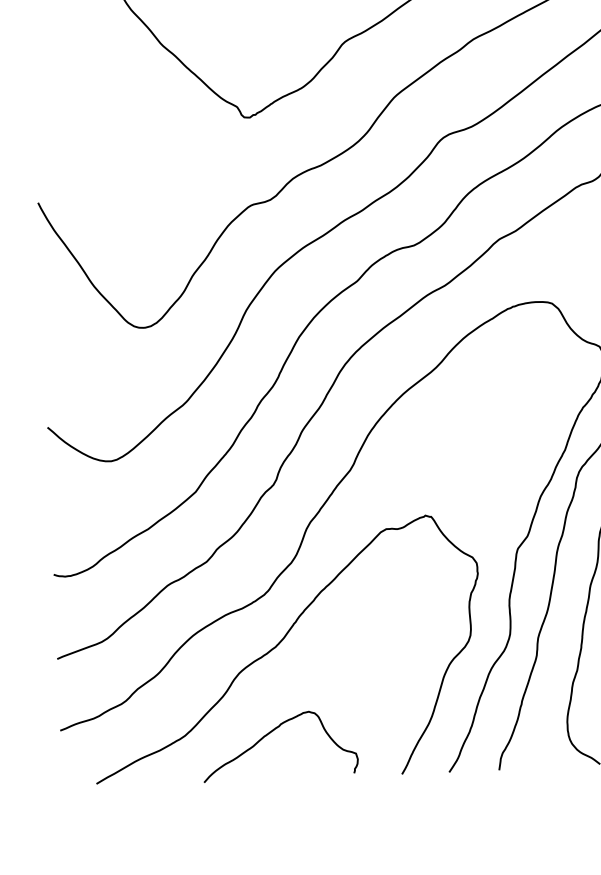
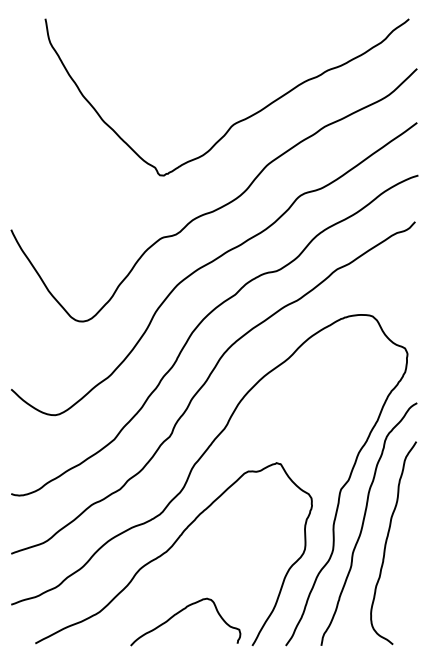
curve: (272, 732) -> (180, 612), moved

